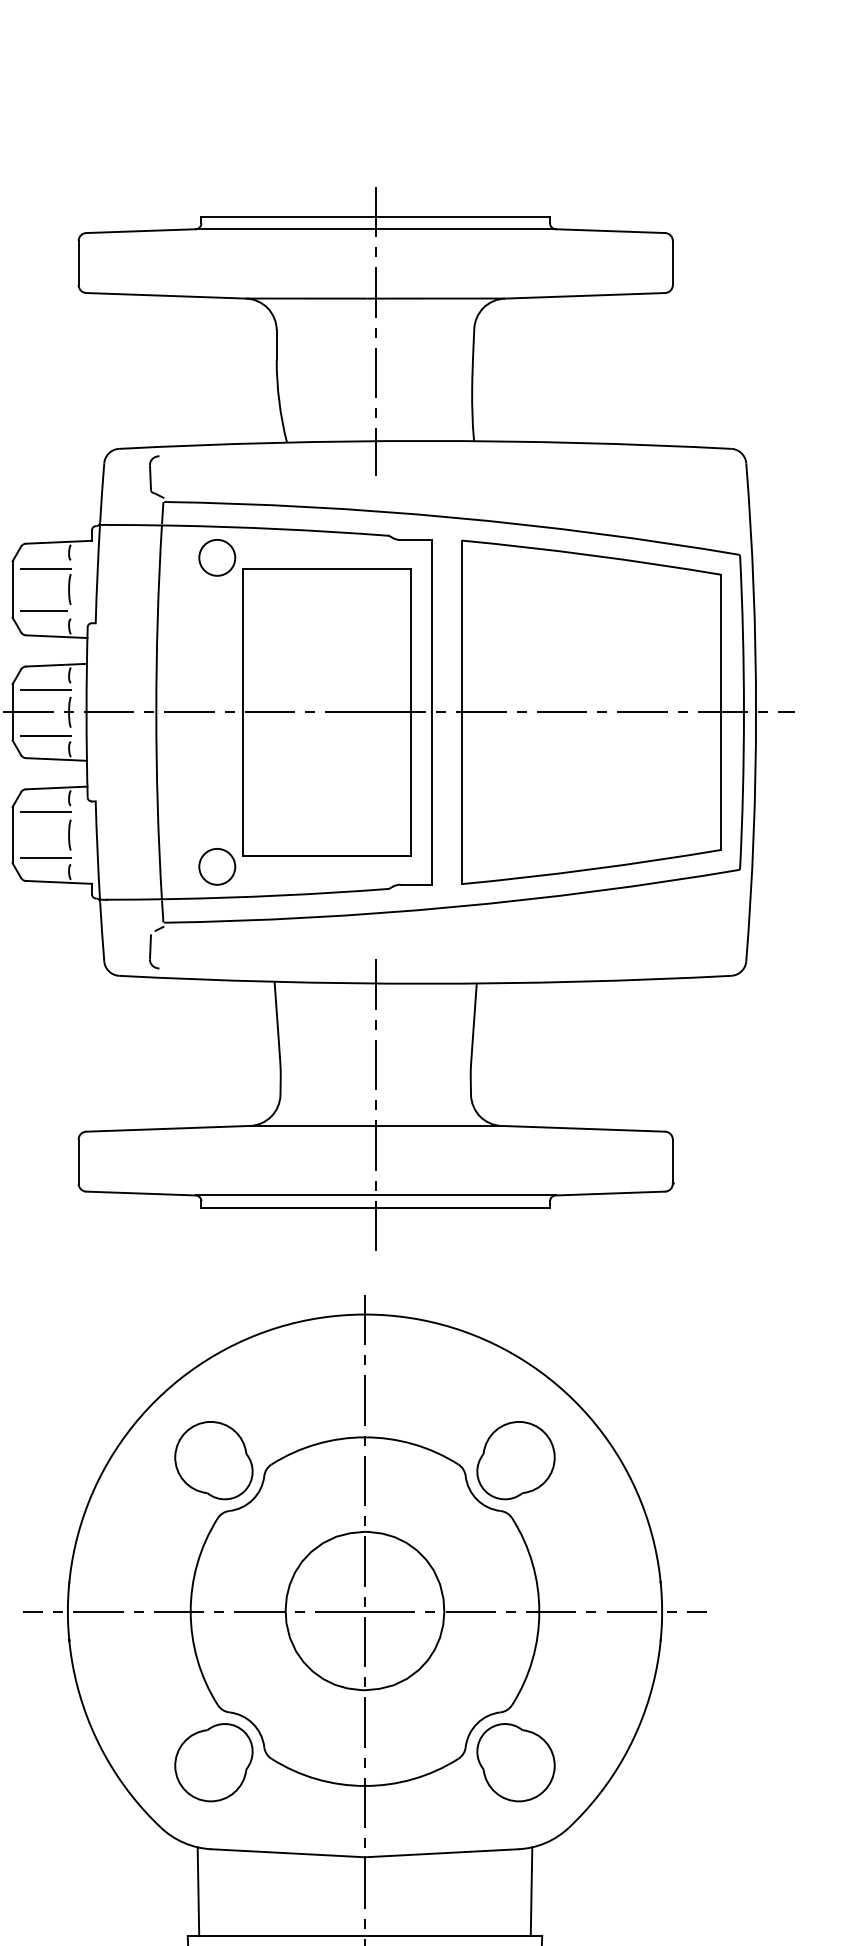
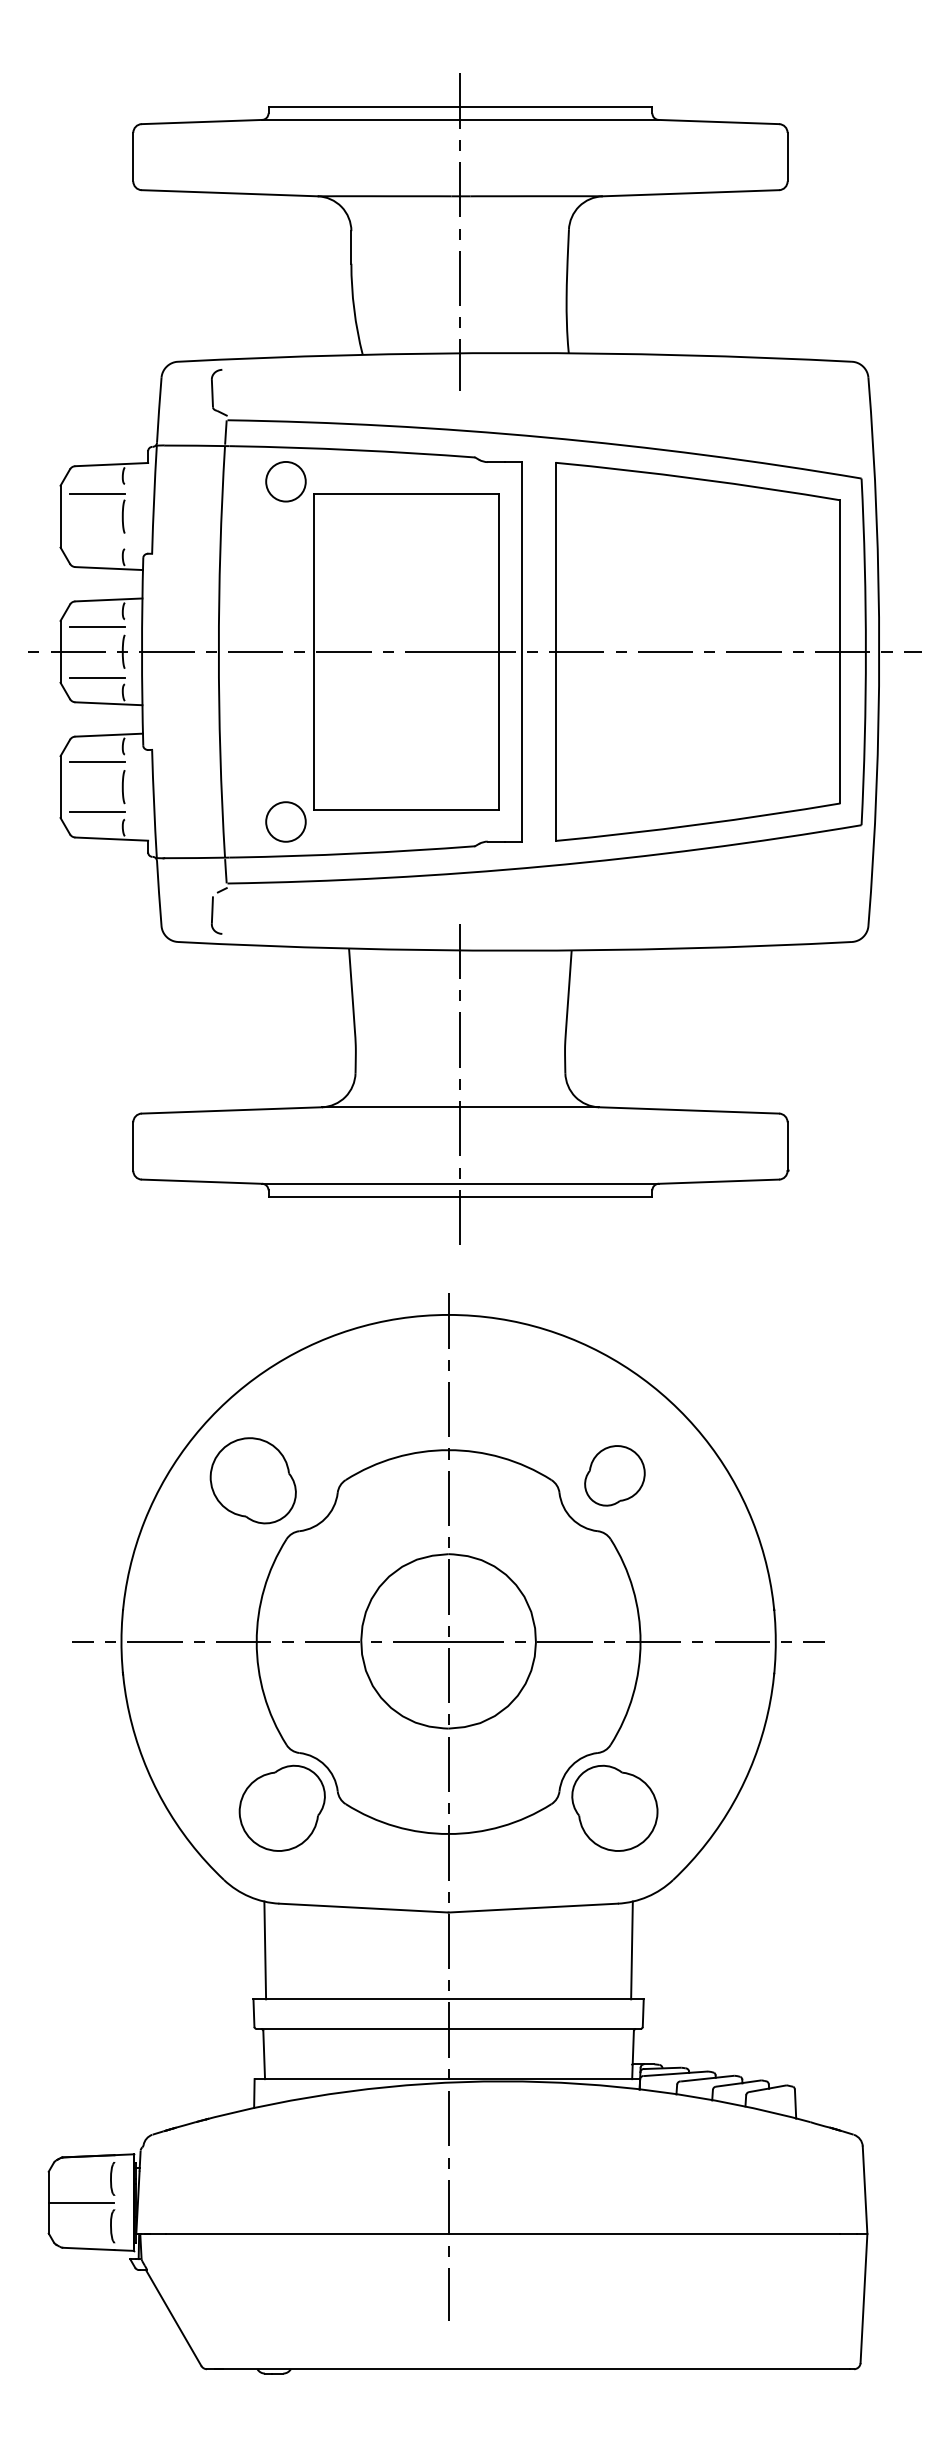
line: (43, 611) -> (94, 540), removed
part: (213, 1460) -> (252, 1480), moved
part: (515, 1460) -> (614, 1475), size x0.7

